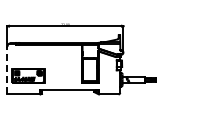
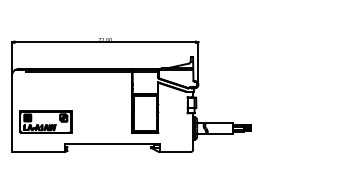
line: (7, 70) -> (12, 113), dashed -> solid

